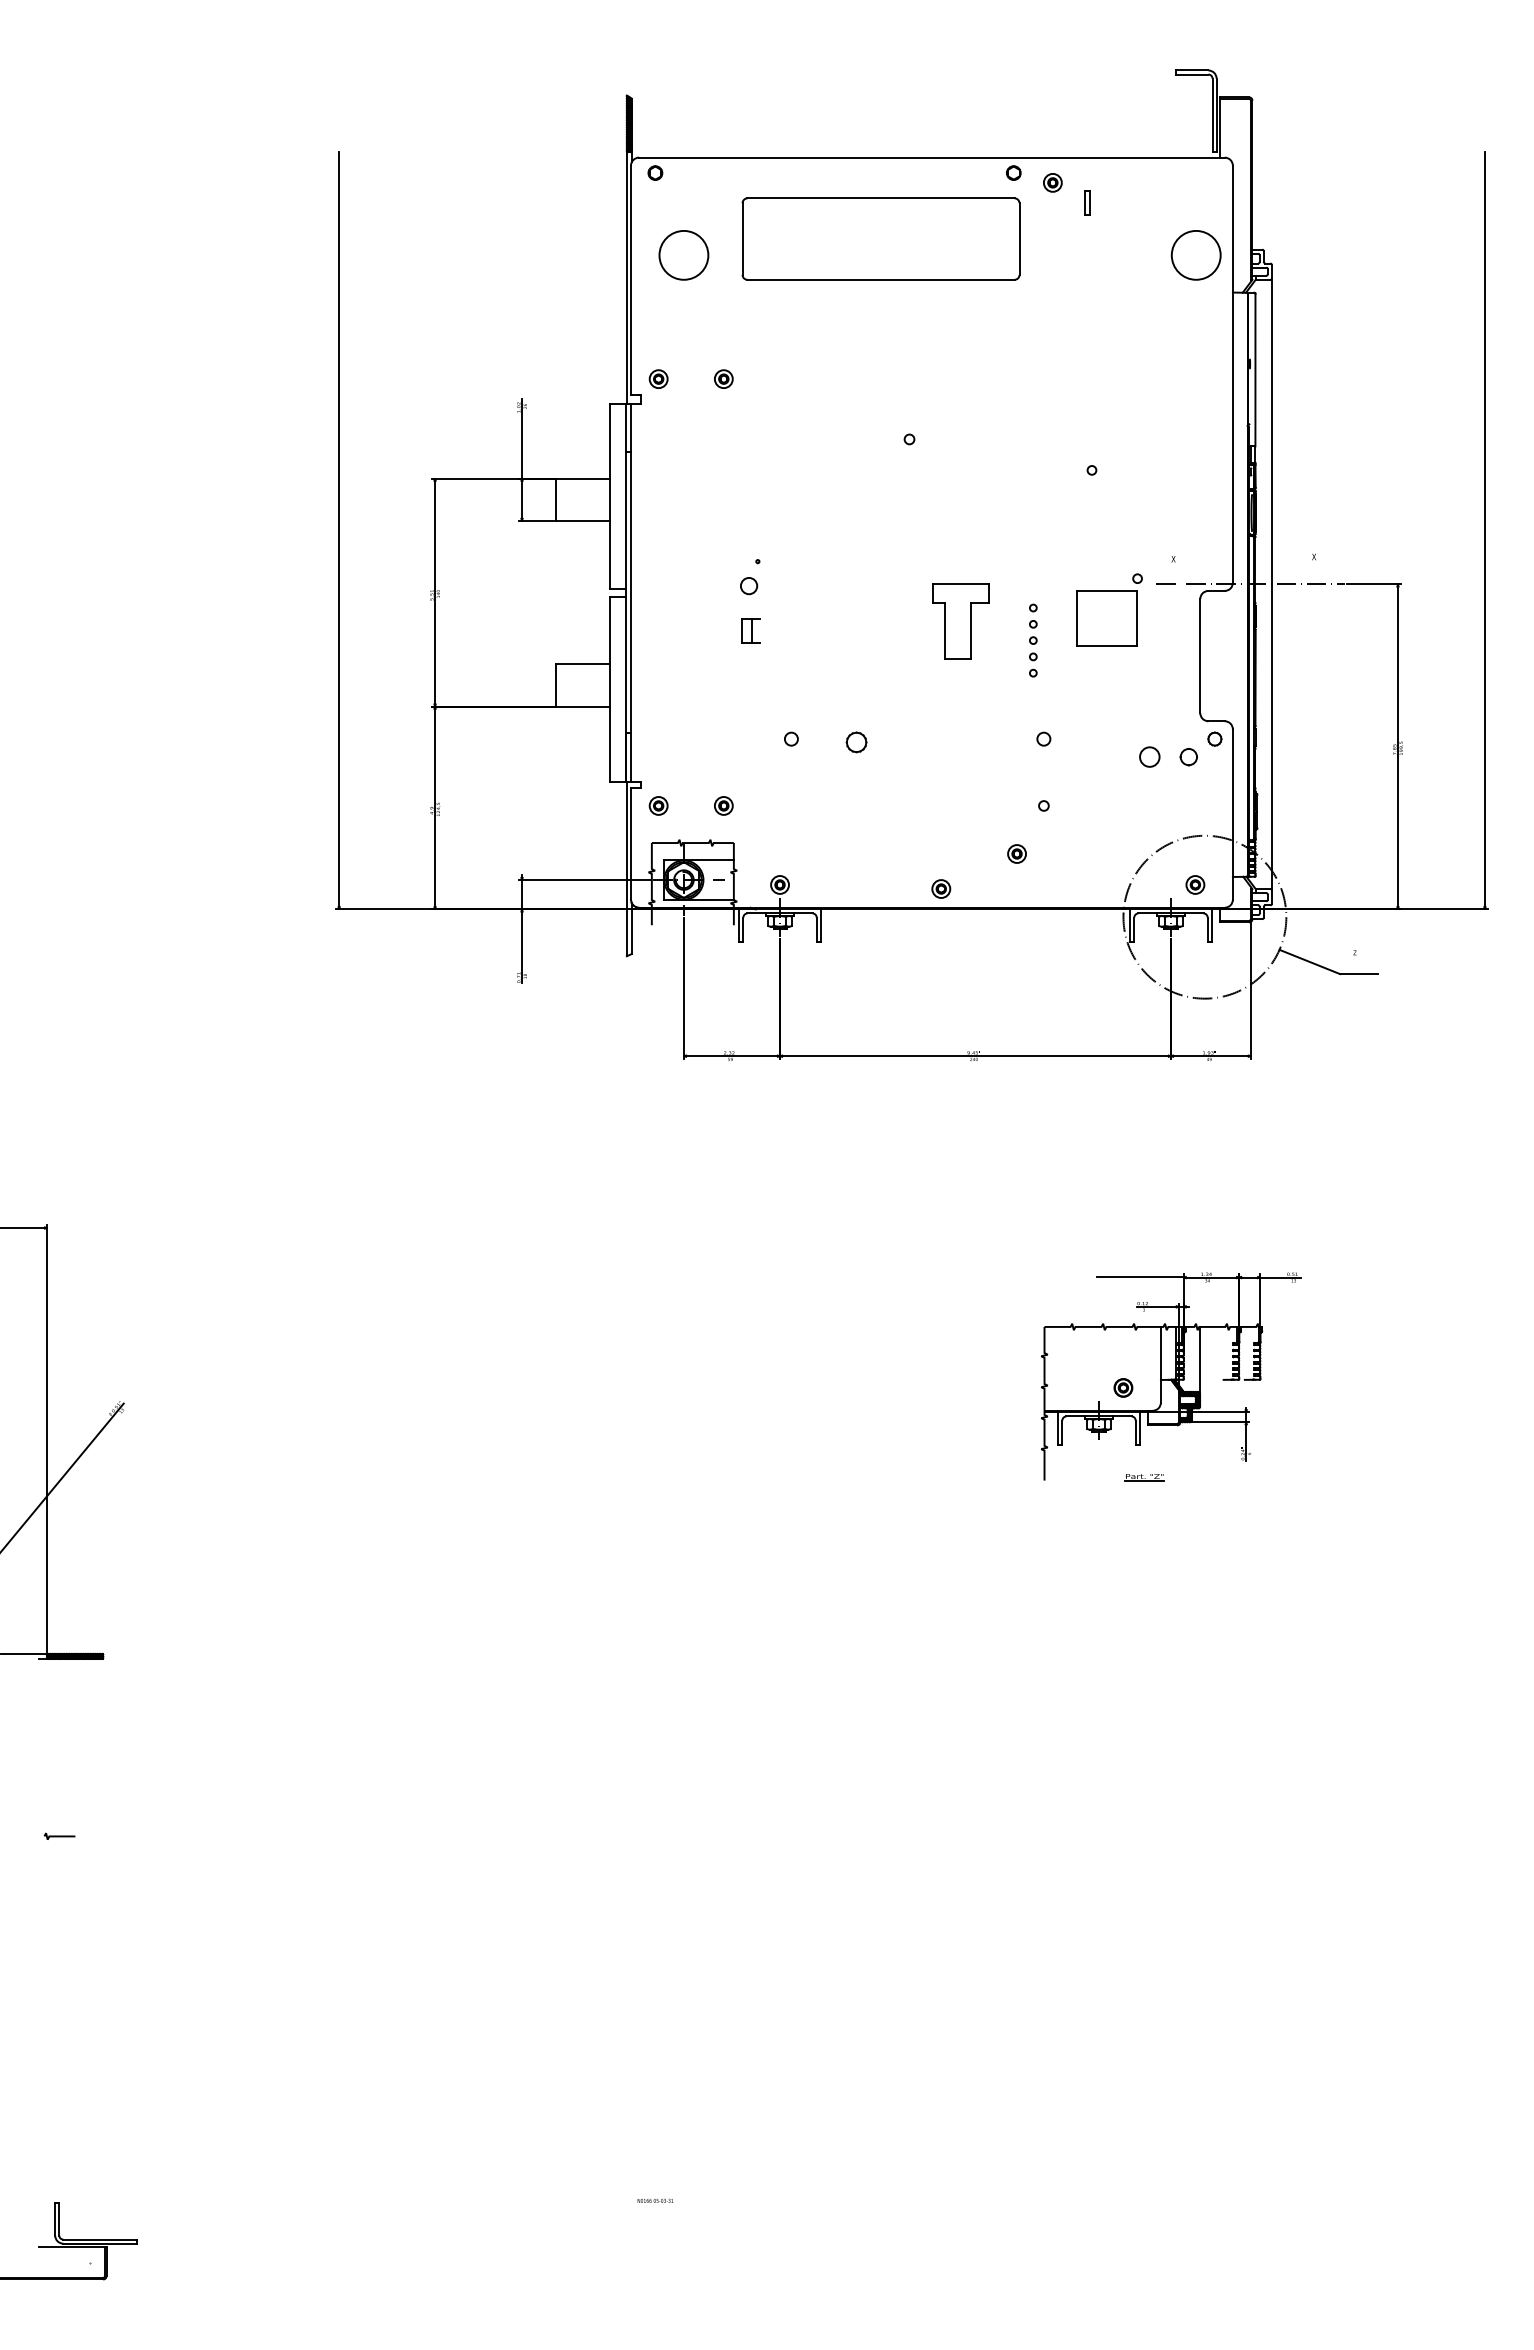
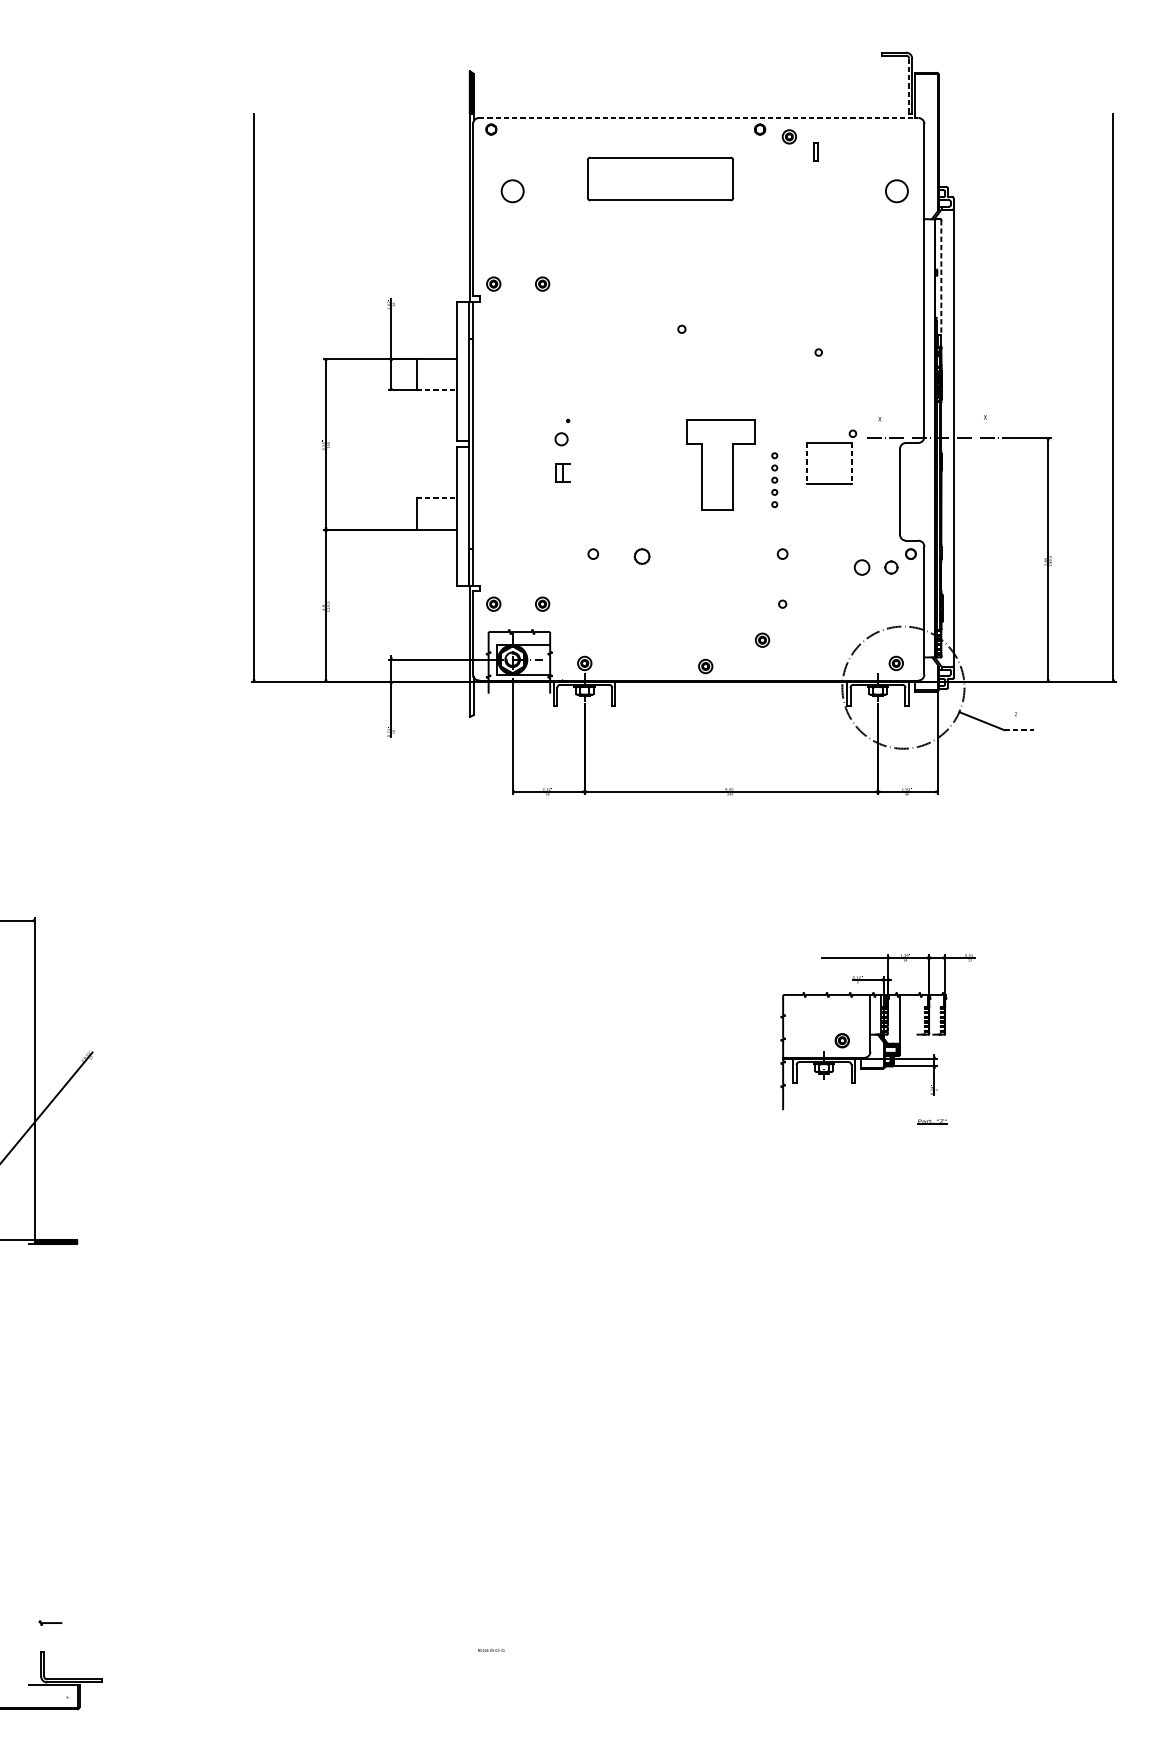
line: (1212, 115) -> (909, 86), solid -> dashed
line: (931, 157) -> (698, 117), solid -> dashed
part: (880, 238) -> (660, 178), size x0.7
circle: (683, 254) -> (512, 190), size x0.6
circle: (1195, 254) -> (896, 190), size x0.6
line: (1255, 370) -> (941, 277), solid -> dashed
line: (582, 520) -> (436, 390), solid -> dashed
line: (1076, 618) -> (807, 463), solid -> dashed
line: (1136, 618) -> (852, 463), solid -> dashed
part: (960, 621) -> (720, 465), size x1.6
line: (582, 664) -> (436, 498), solid -> dashed
line: (1359, 974) -> (1019, 730), solid -> dashed
part: (1144, 1477) -> (932, 1122), moved
line: (59, 1835) -> (50, 1622), moved

